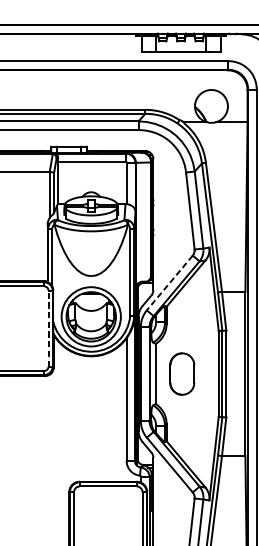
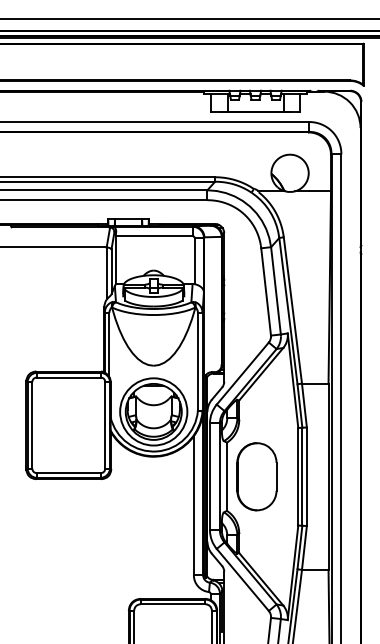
line: (169, 282) -> (242, 373), dashed -> solid
line: (48, 327) -> (105, 424), dashed -> solid
part: (181, 373) -> (256, 476), size x1.43

